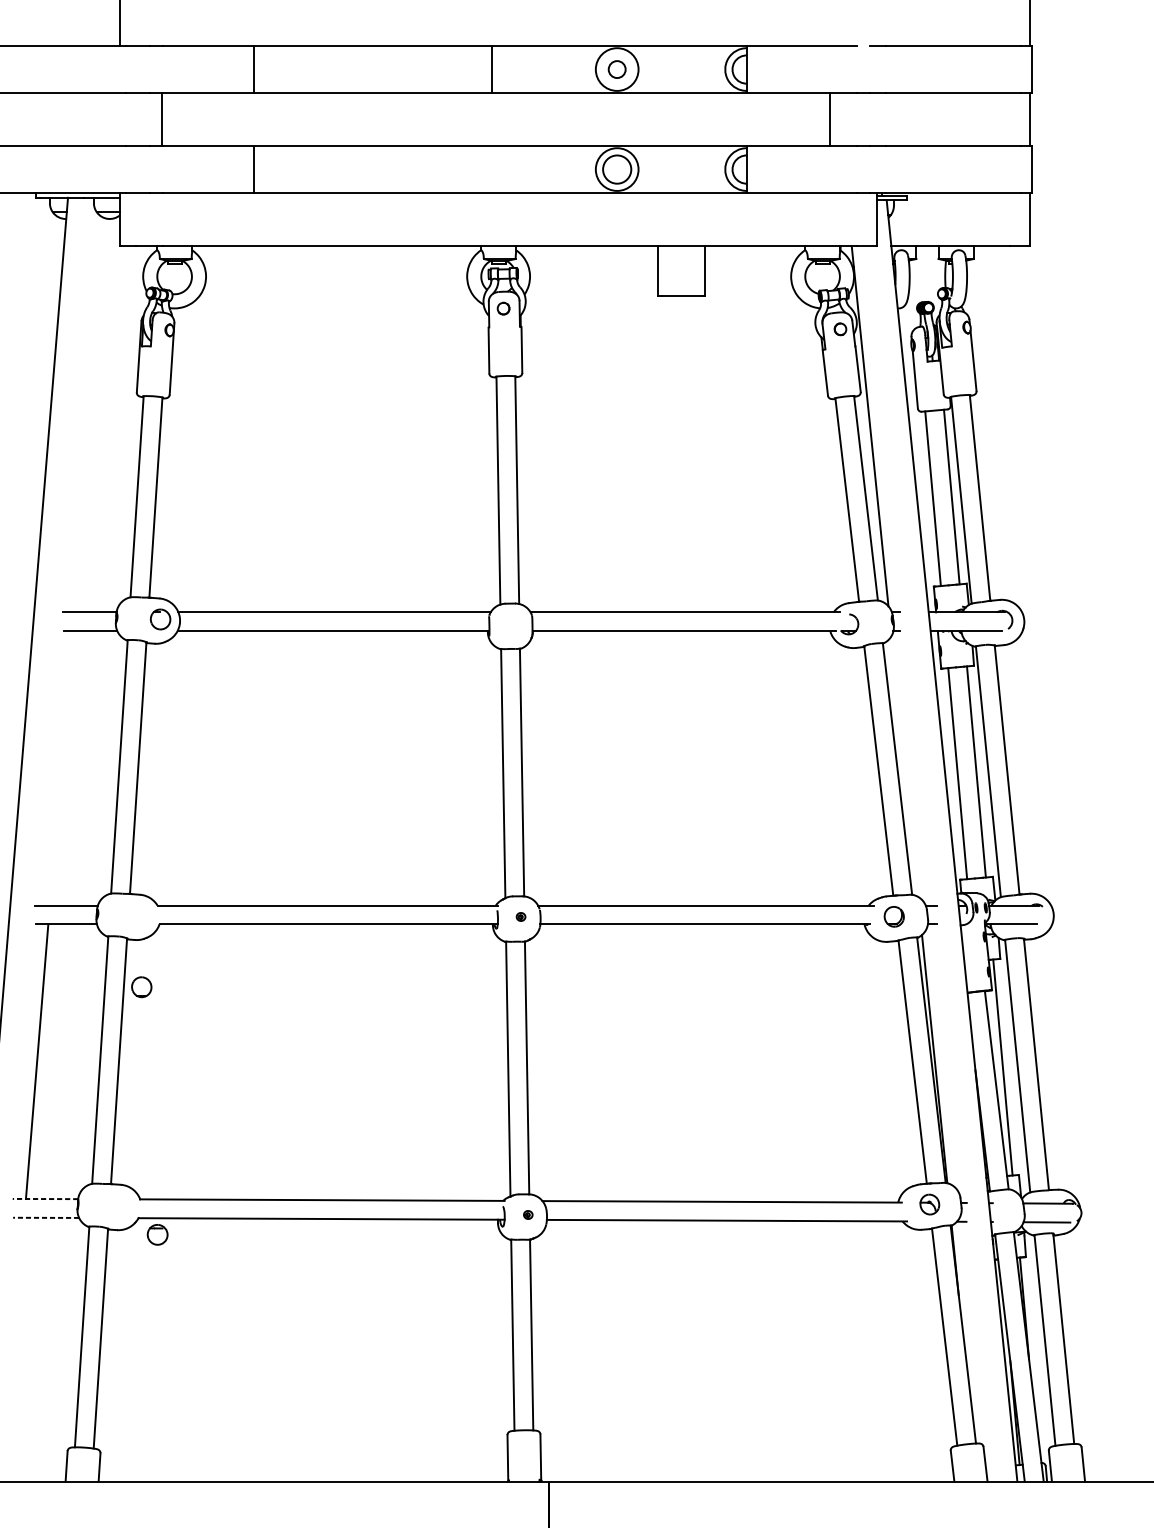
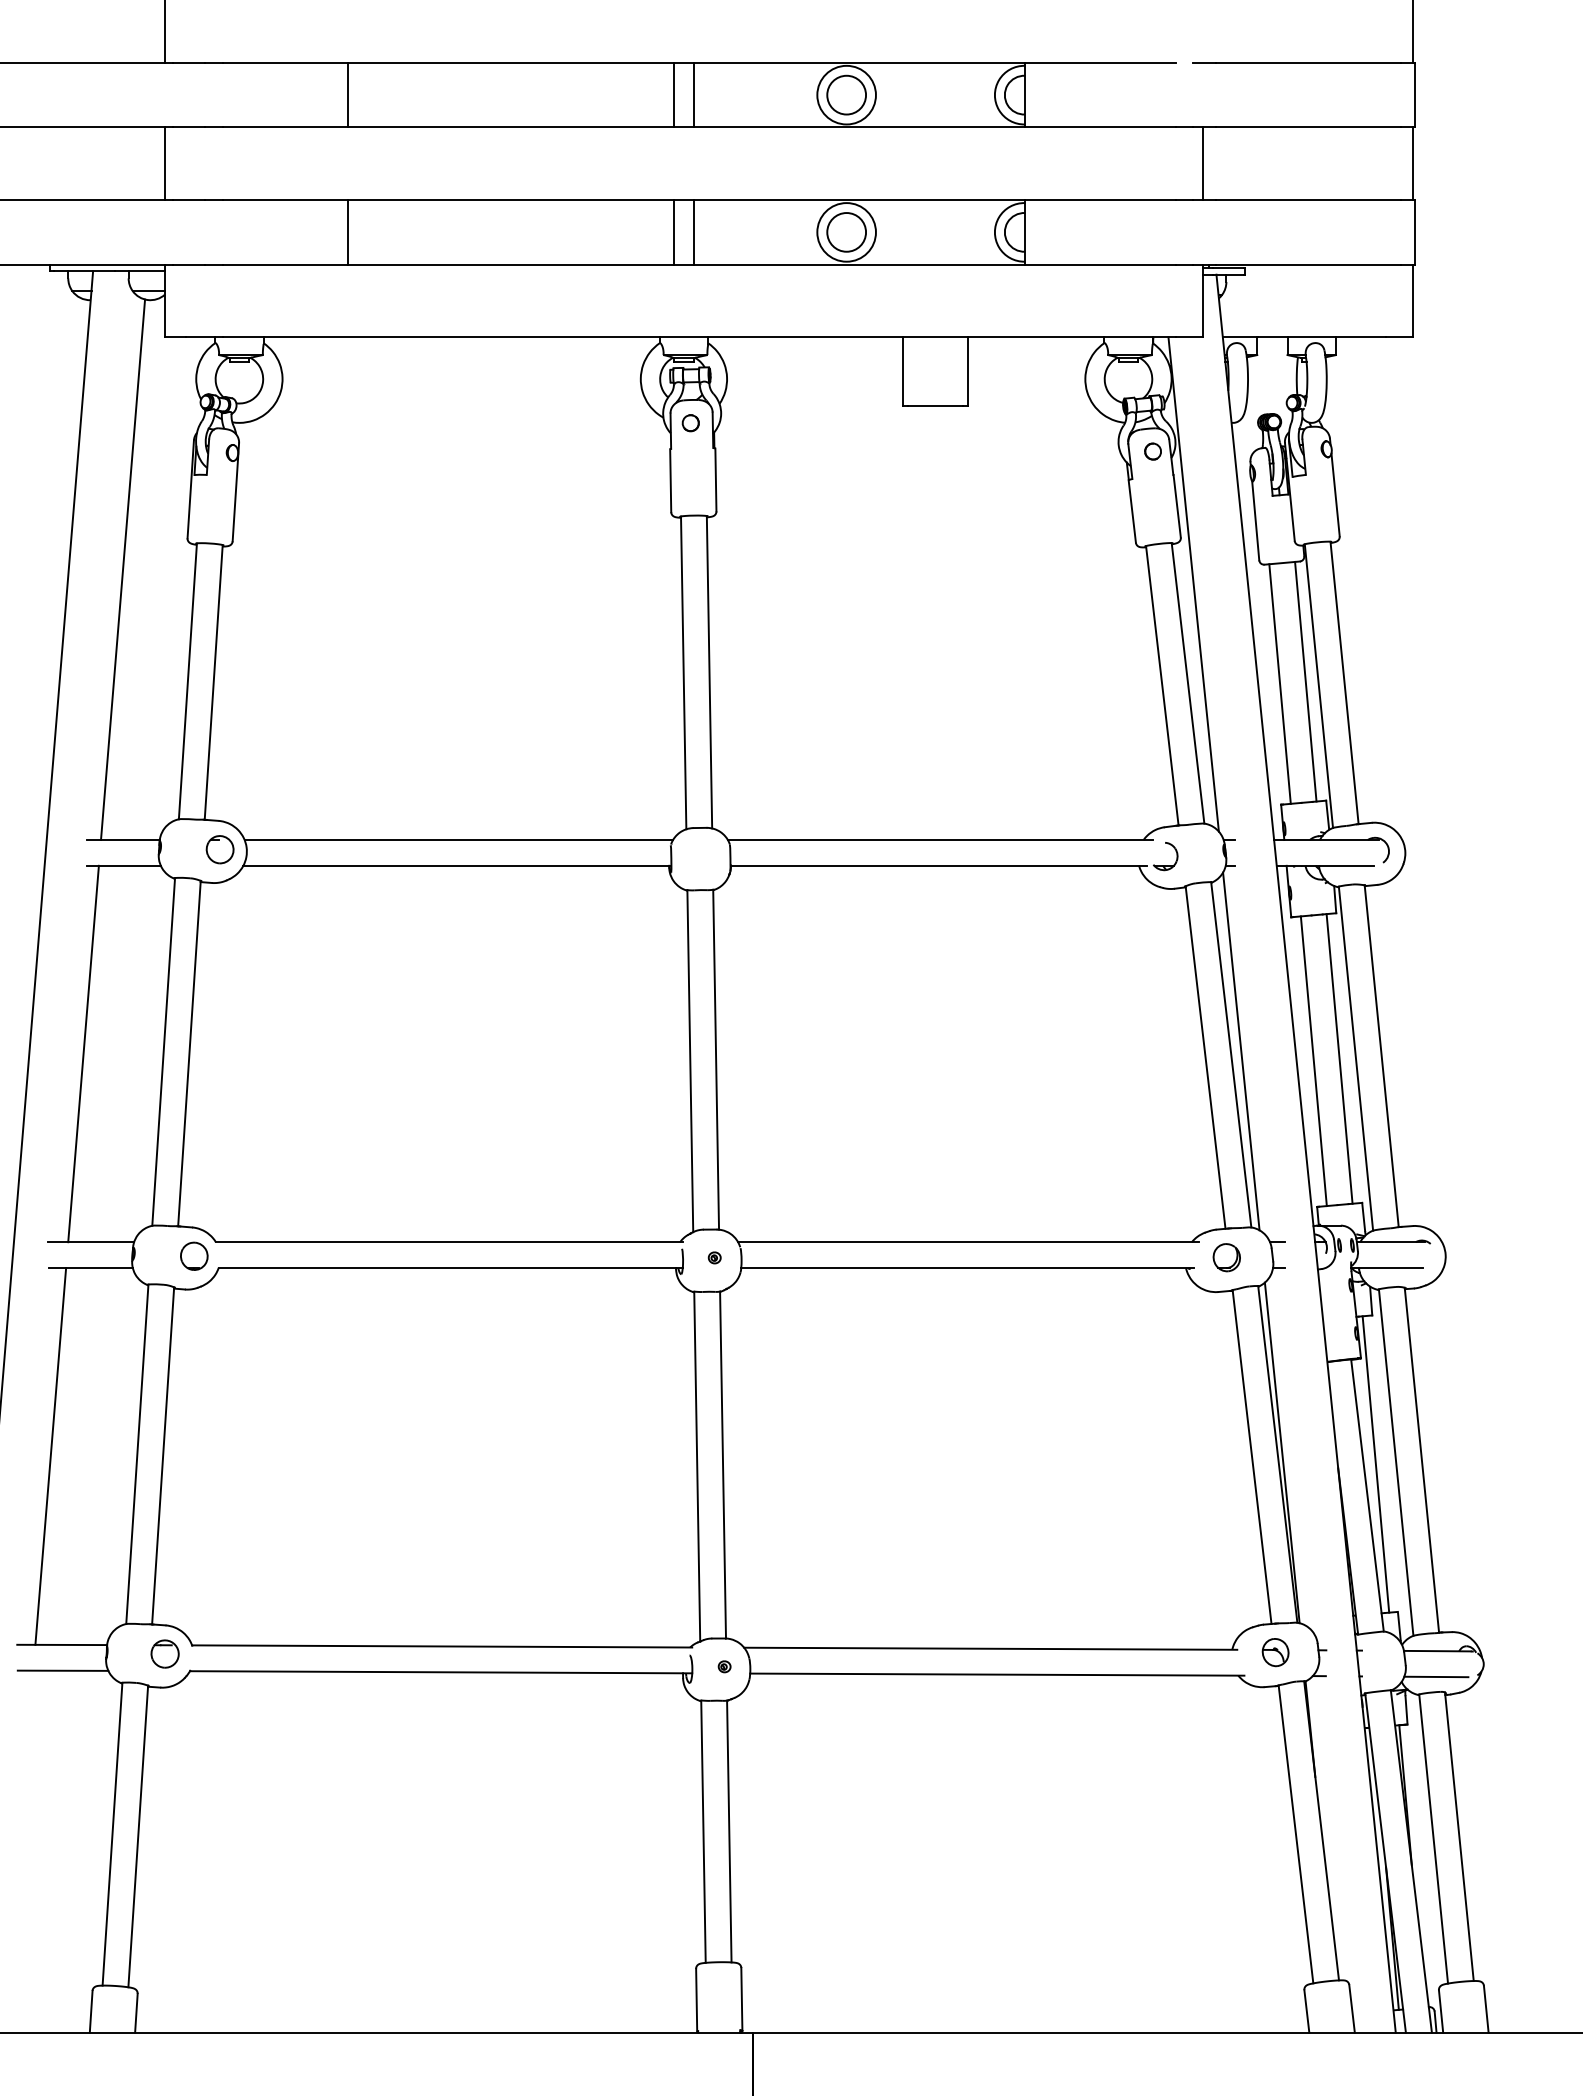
line: (505, 69) -> (693, 94), added
circle: (617, 69) -> (846, 94), size x1.67
line: (161, 119) -> (164, 163), moved
line: (829, 119) -> (1203, 163), moved
line: (491, 169) -> (674, 232), added
line: (505, 169) -> (693, 232), added
line: (90, 415) -> (123, 569), added
line: (904, 766) -> (1241, 1051), added
line: (61, 768) -> (83, 1053), added
part: (141, 986) -> (194, 1255), moved
line: (45, 1198) -> (62, 1644), dashed -> solid
line: (45, 1217) -> (62, 1670), dashed -> solid
part: (157, 1234) -> (164, 1653), moved

